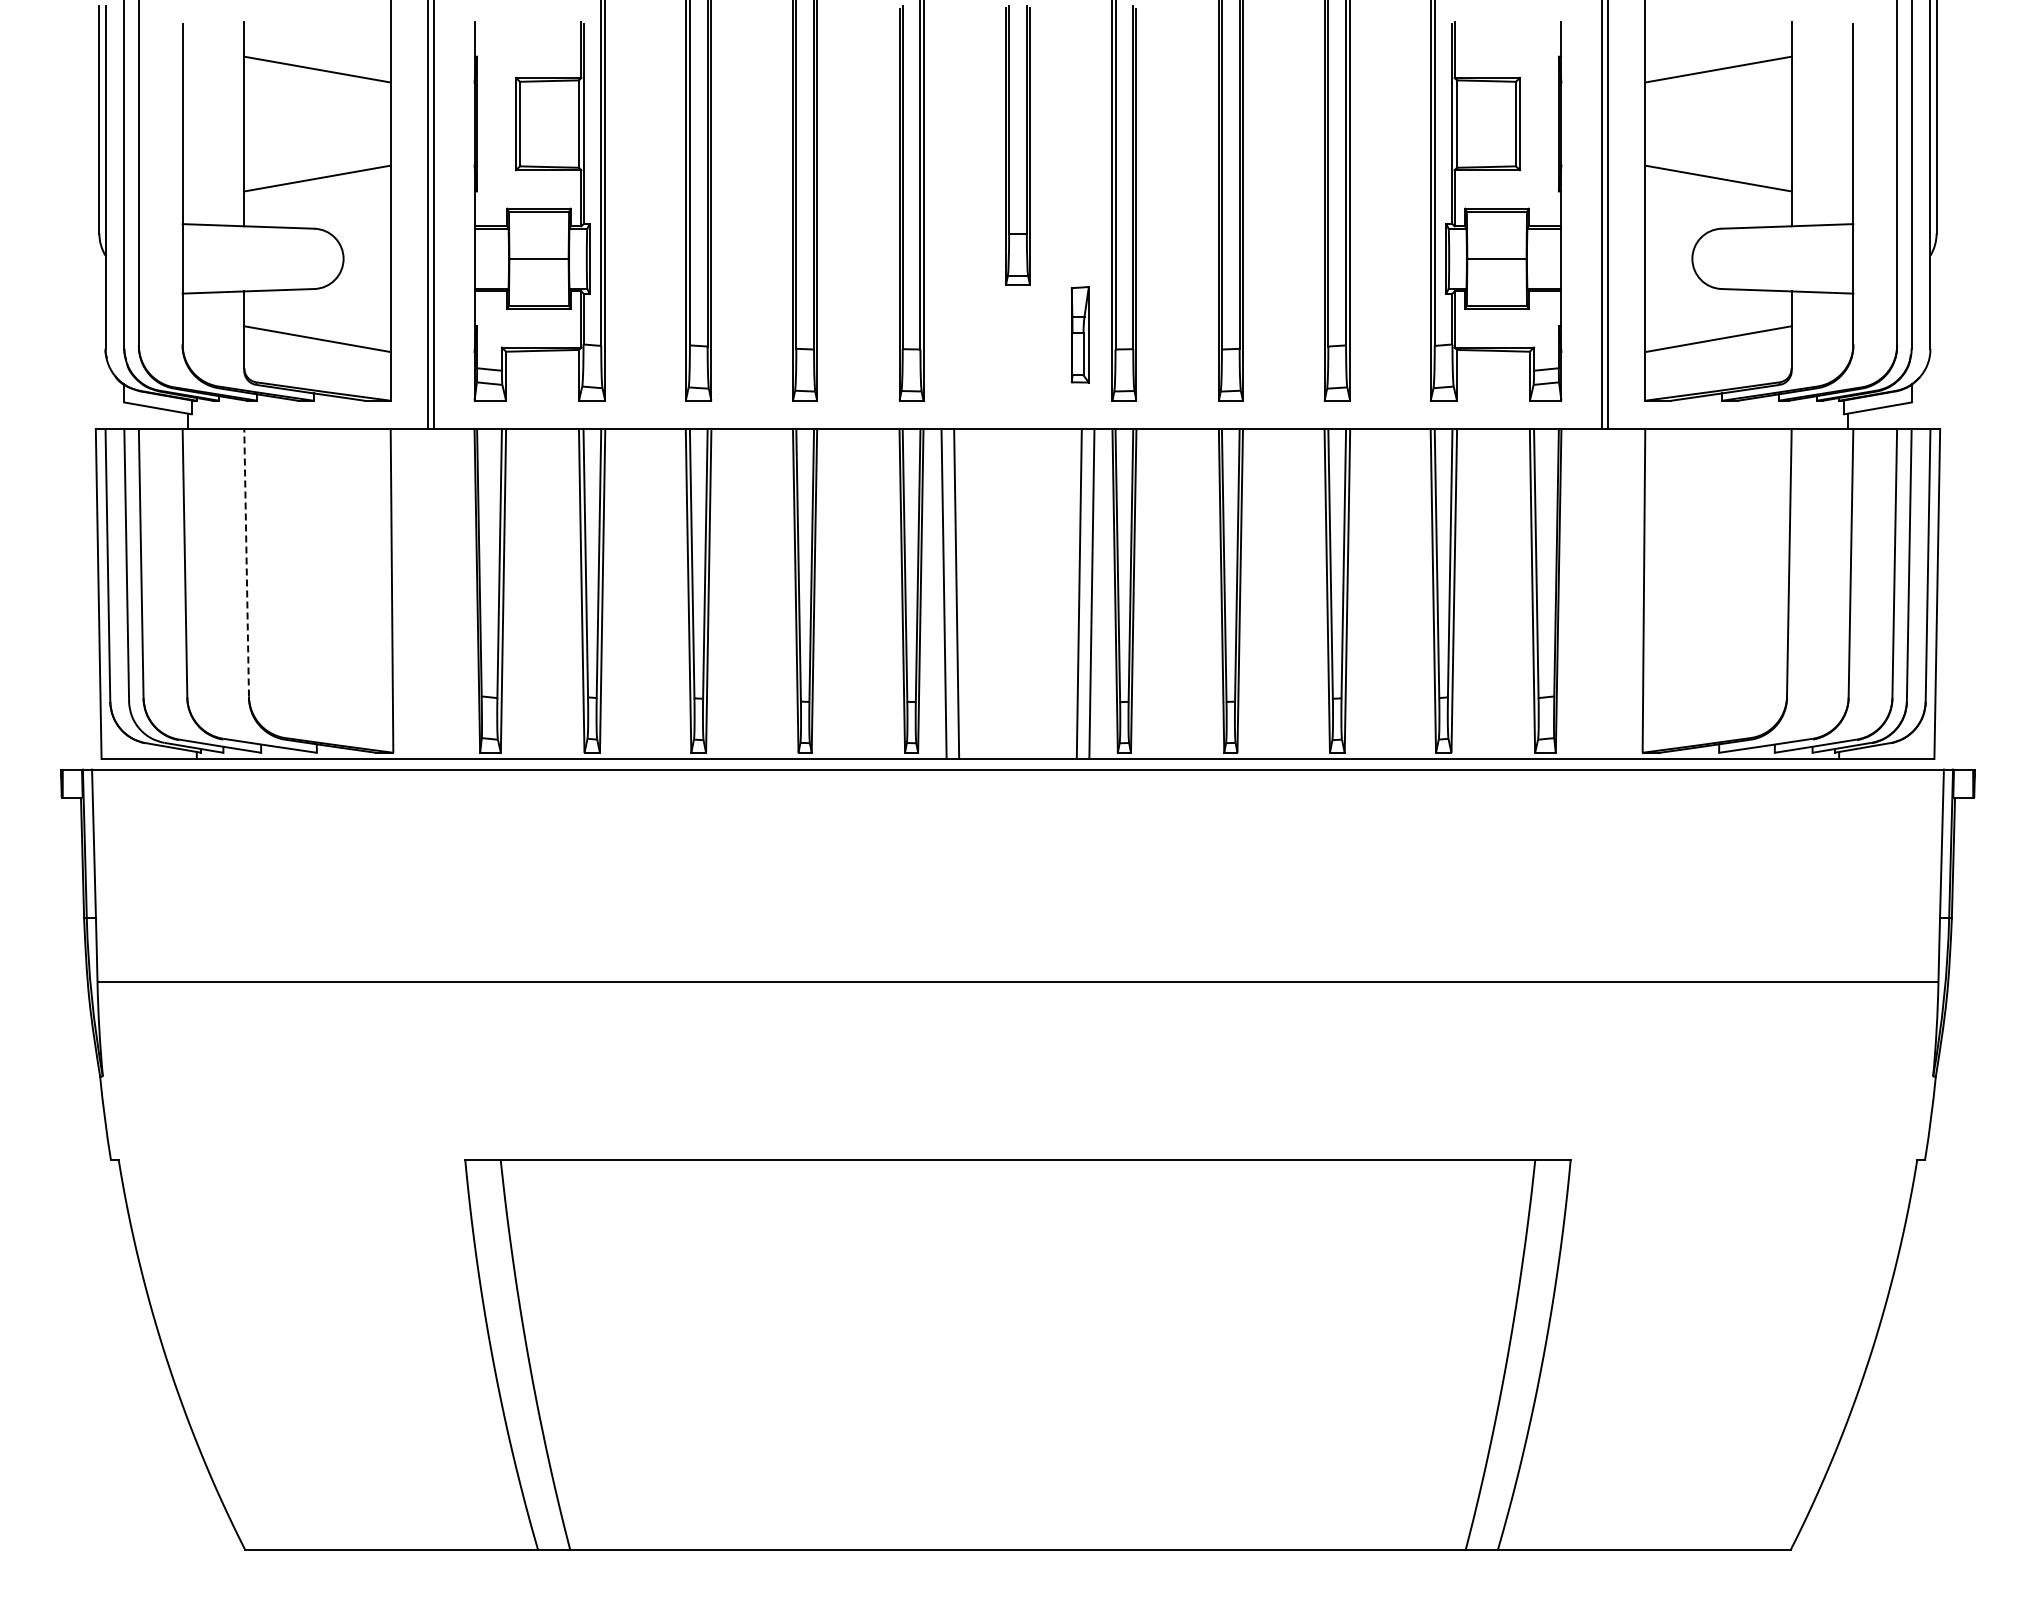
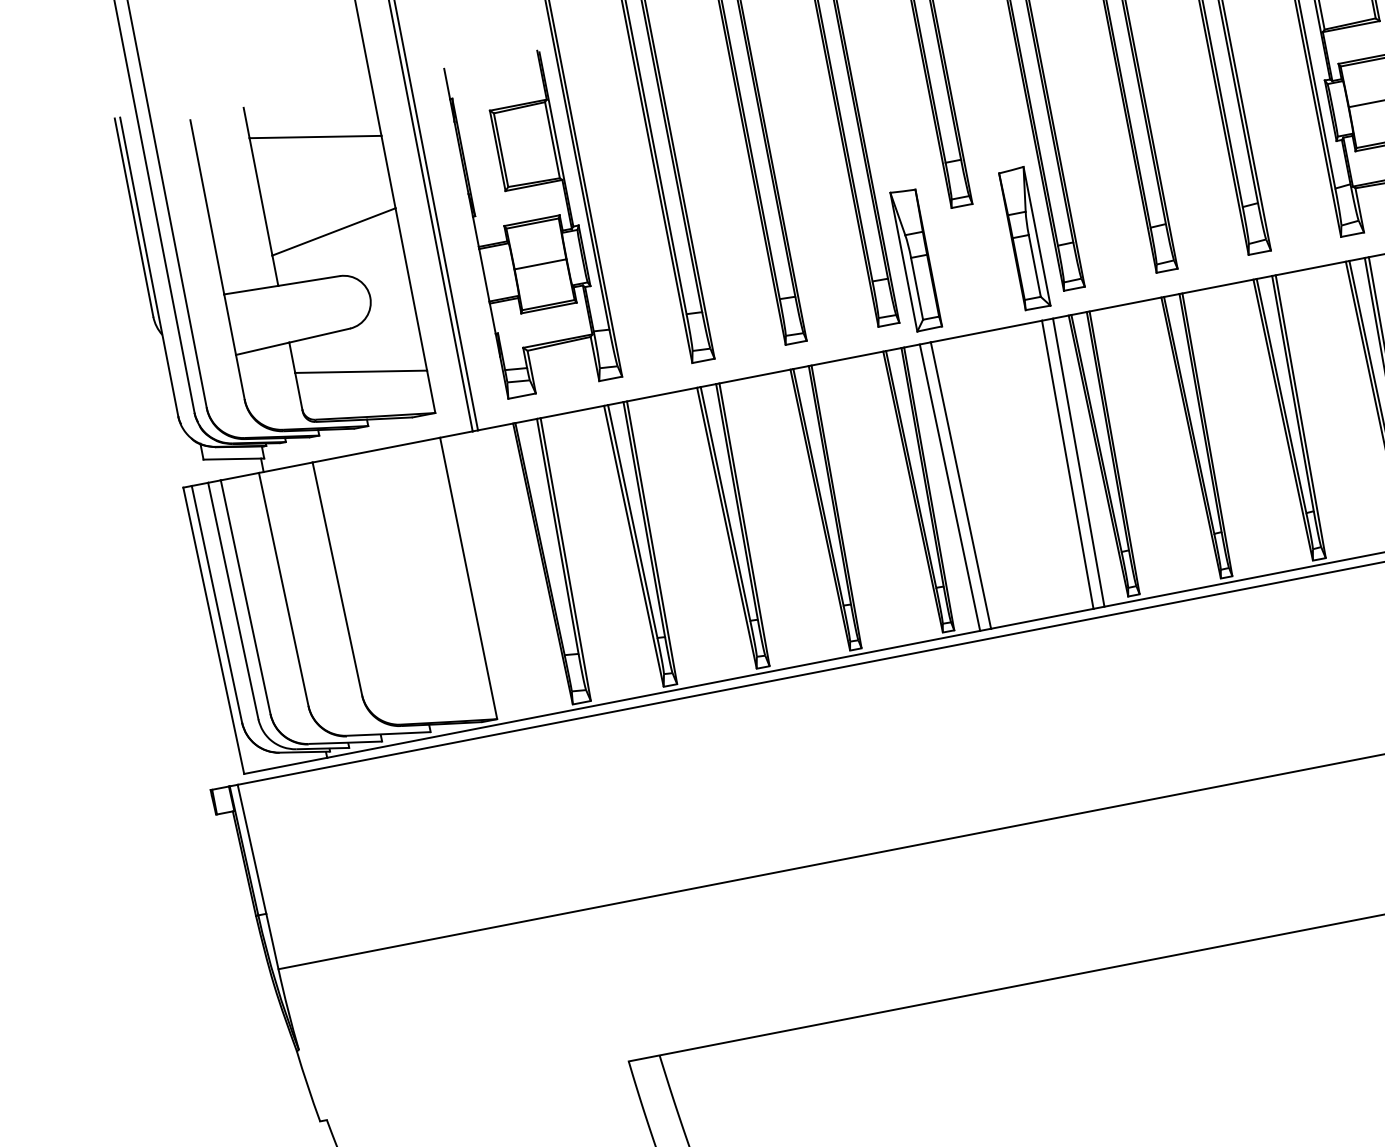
part: (955, 334) -> (916, 259), added
part: (1080, 334) -> (1024, 238), size x1.67
line: (246, 562) -> (337, 578), dashed -> solid

